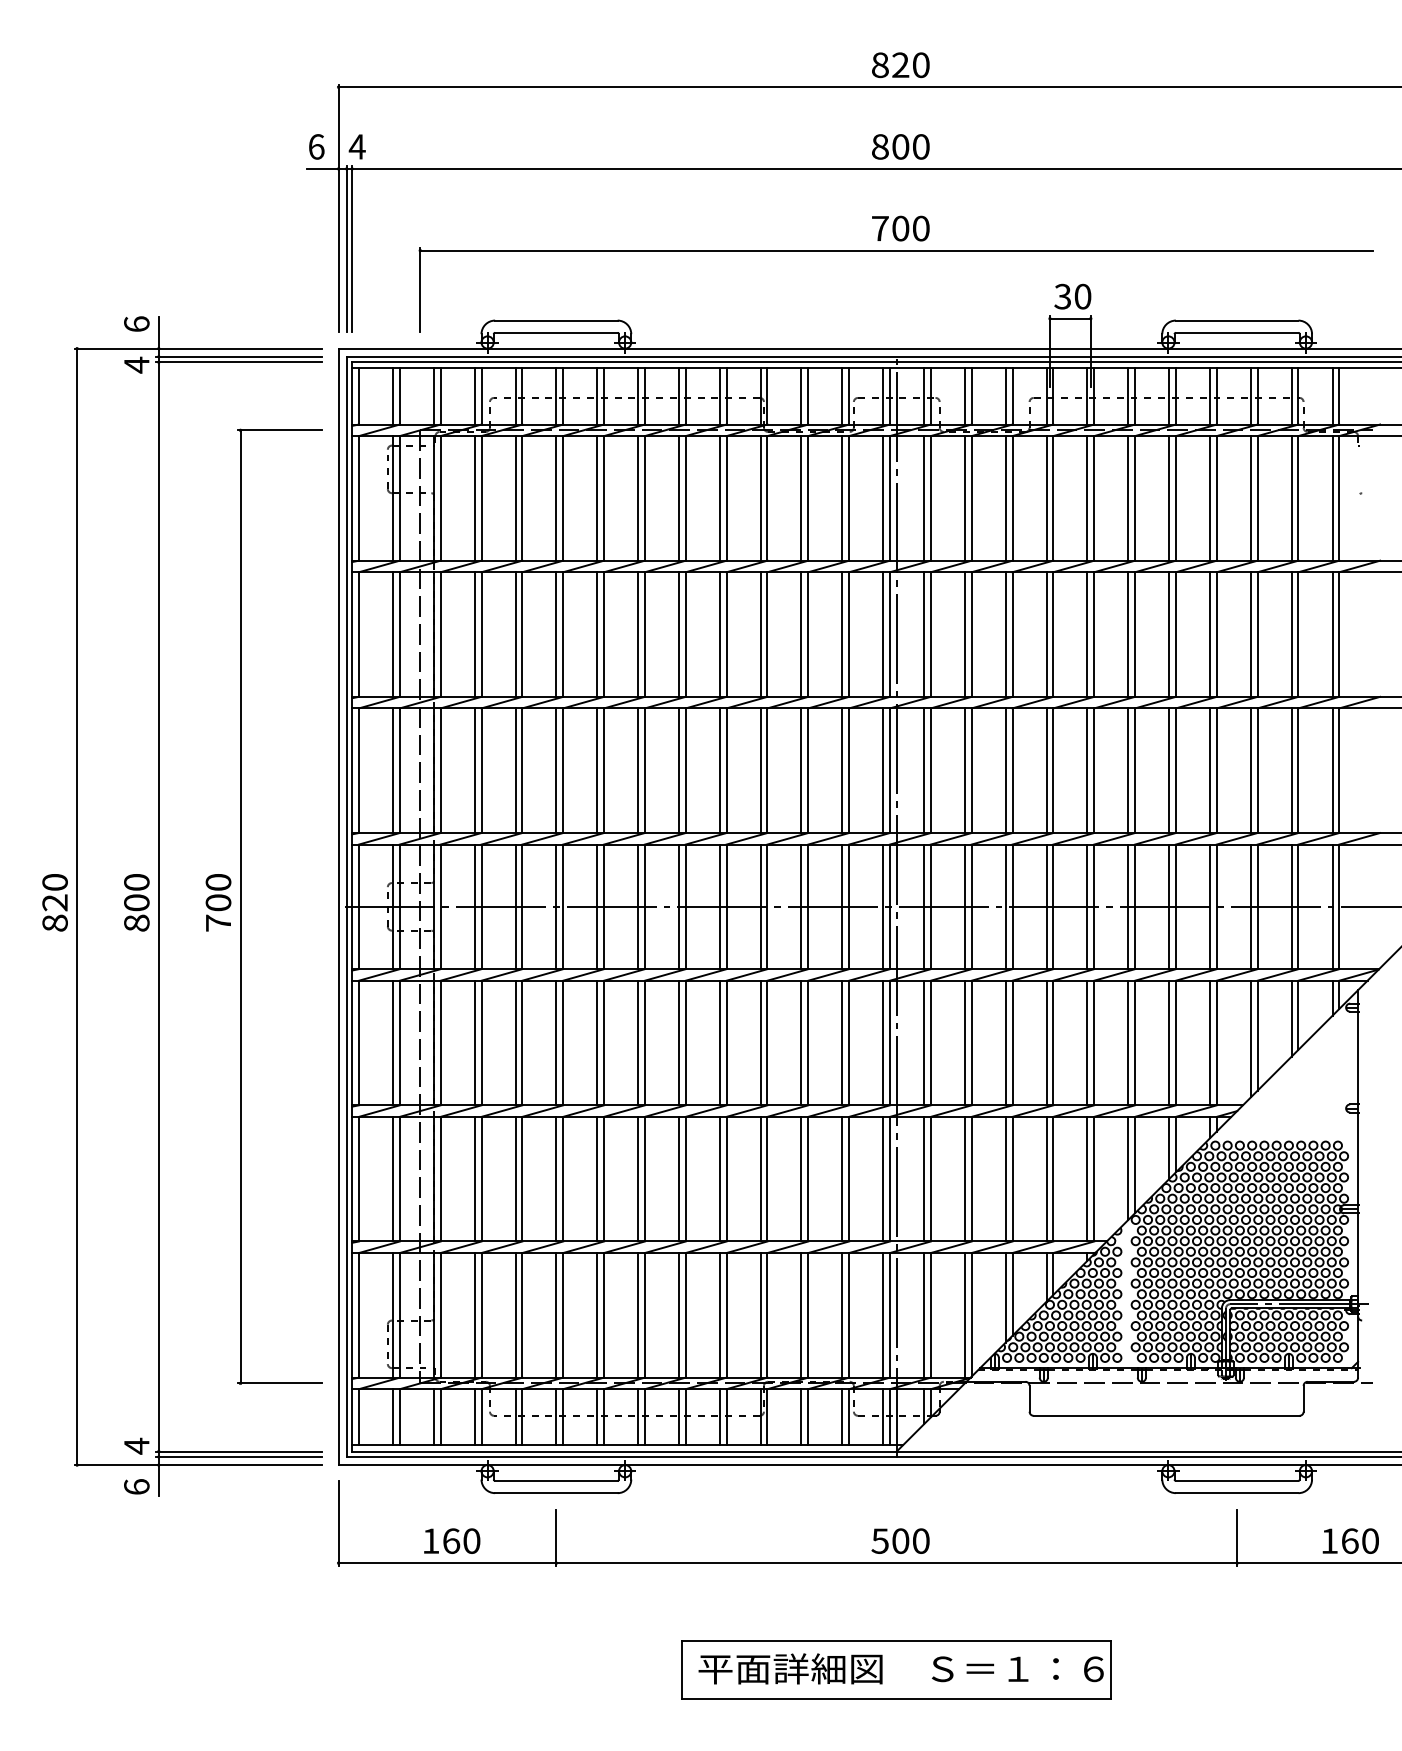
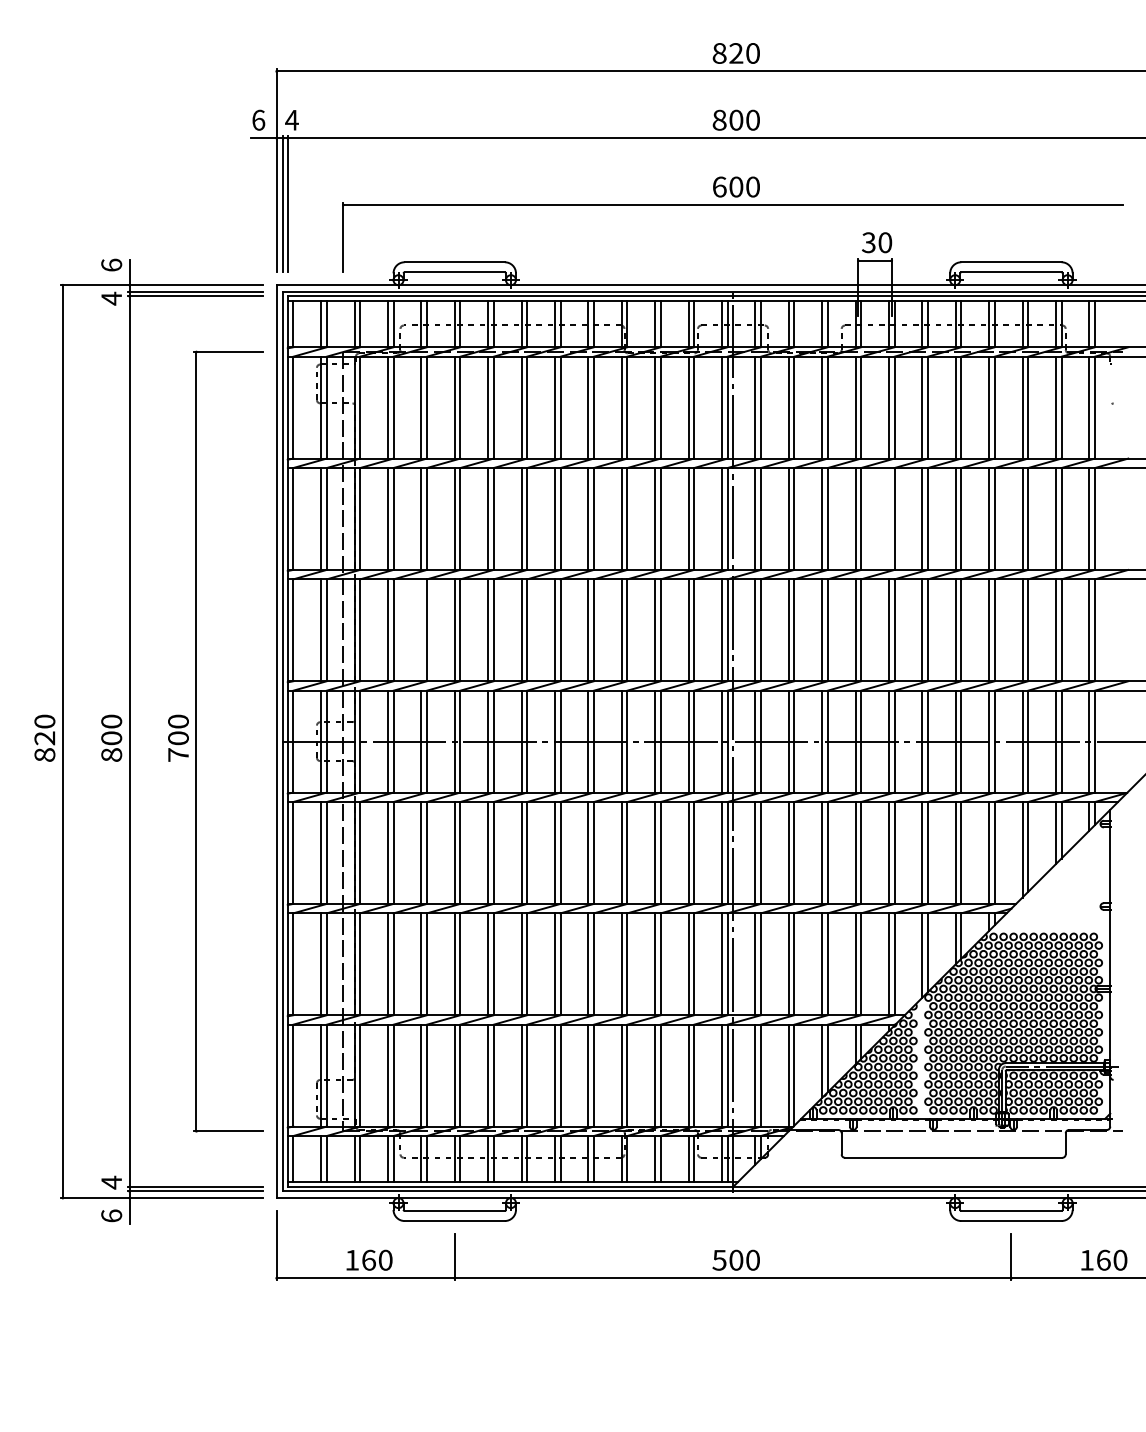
text: (880, 227) -> (719, 186), 700 -> 600
line: (1086, 633) -> (888, 518), removed
line: (515, 770) -> (421, 630), removed
part: (896, 1669) -> (732, 1365), removed

